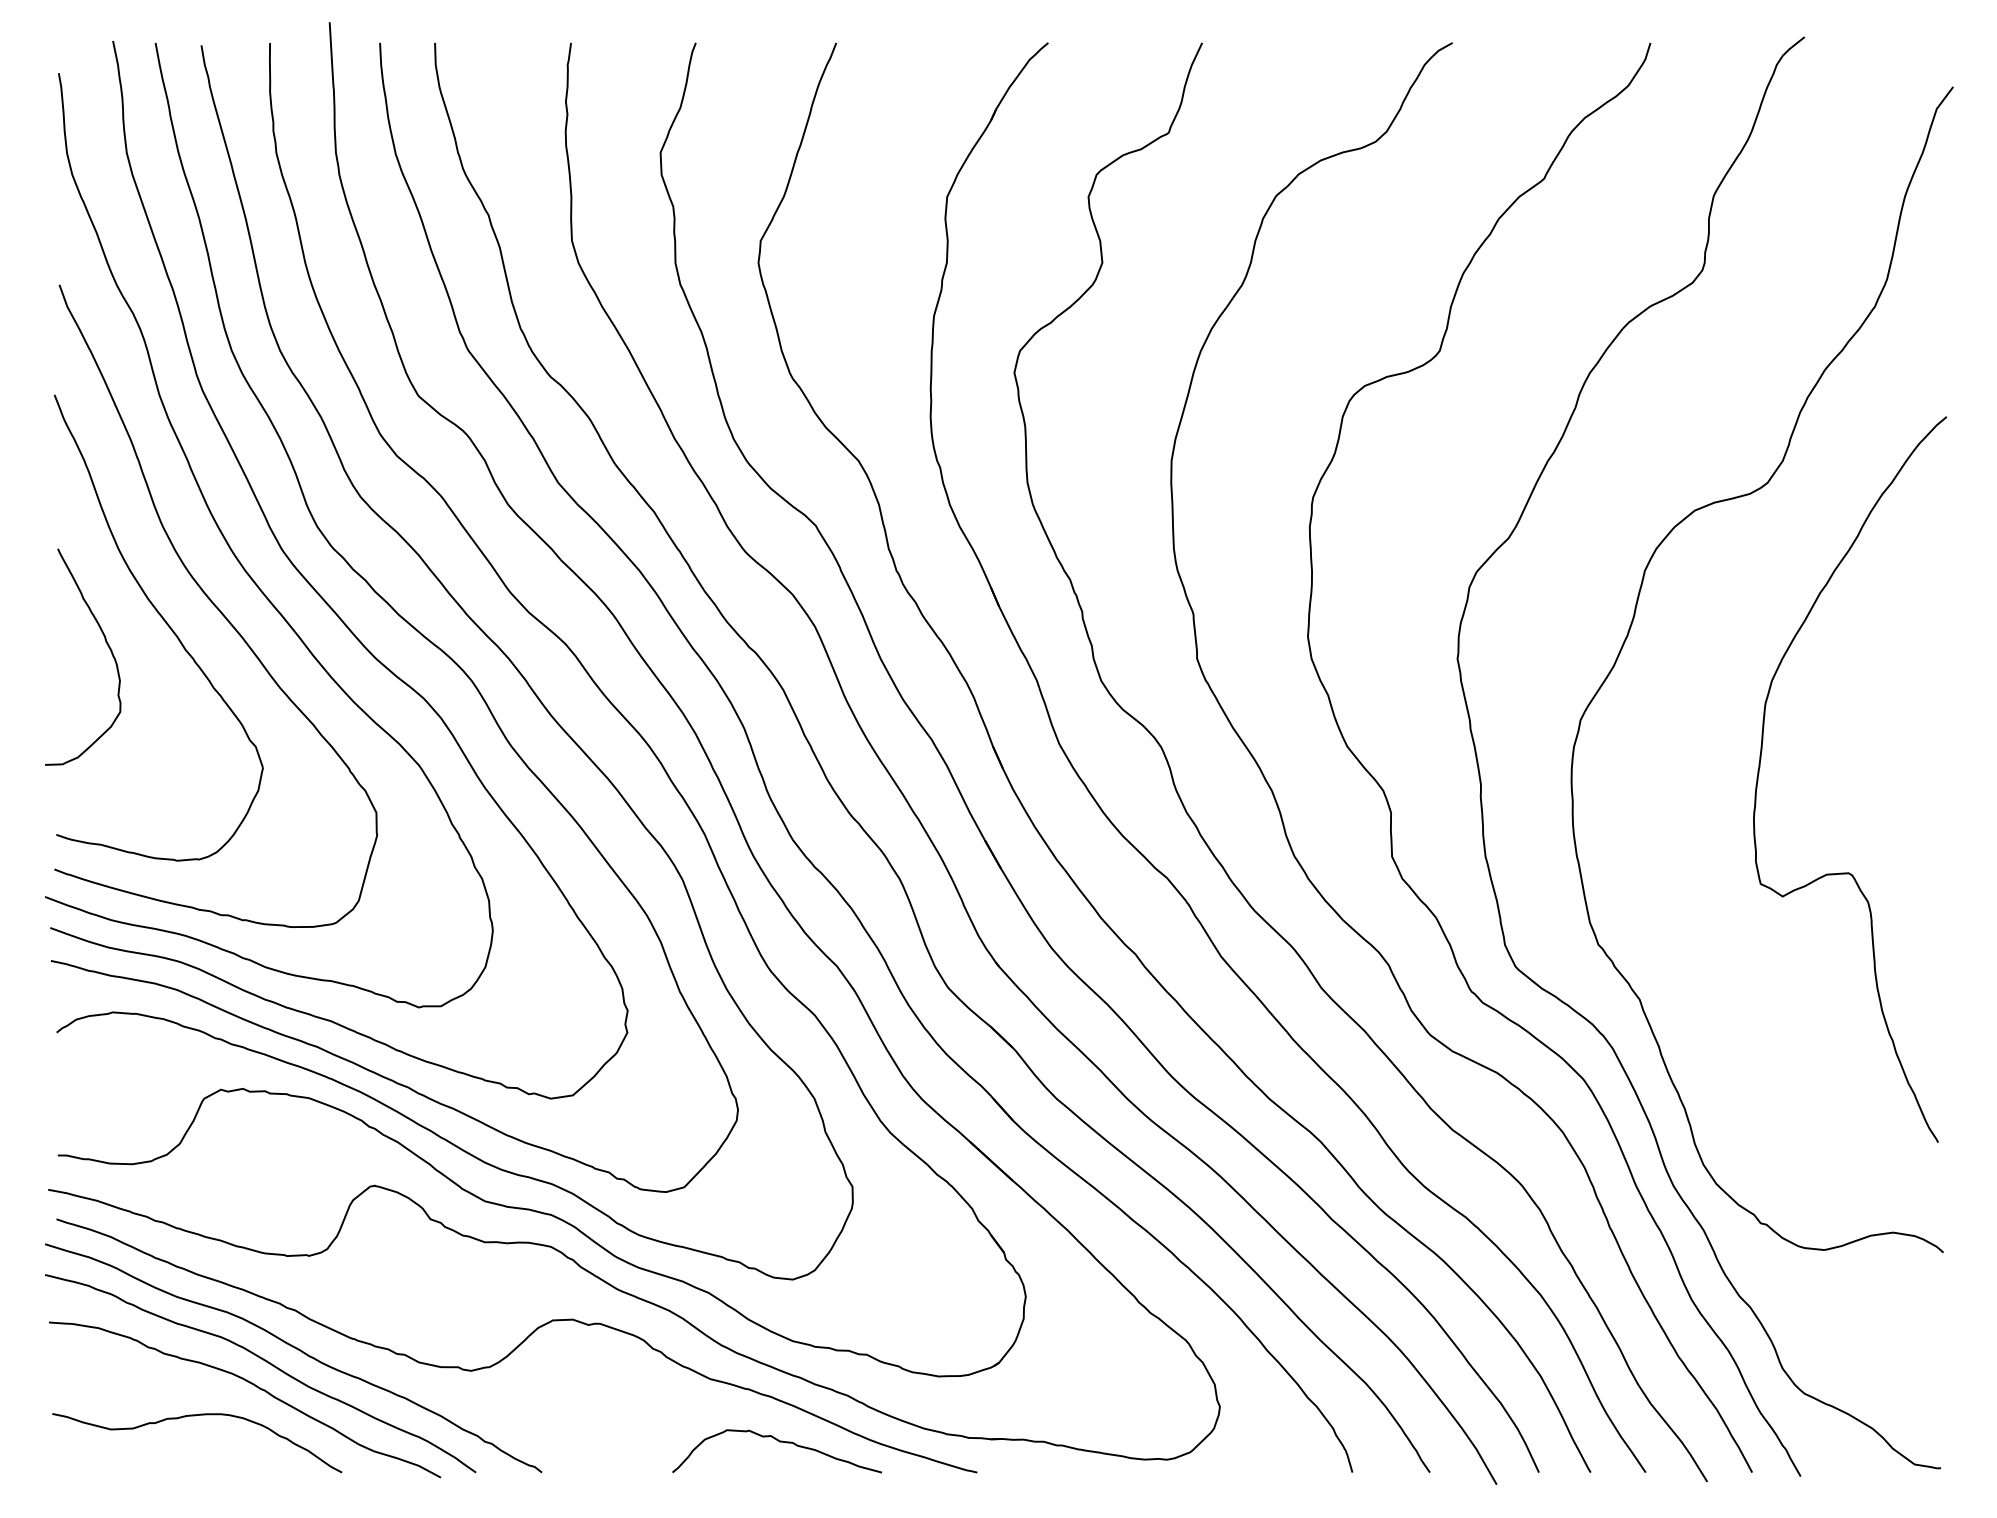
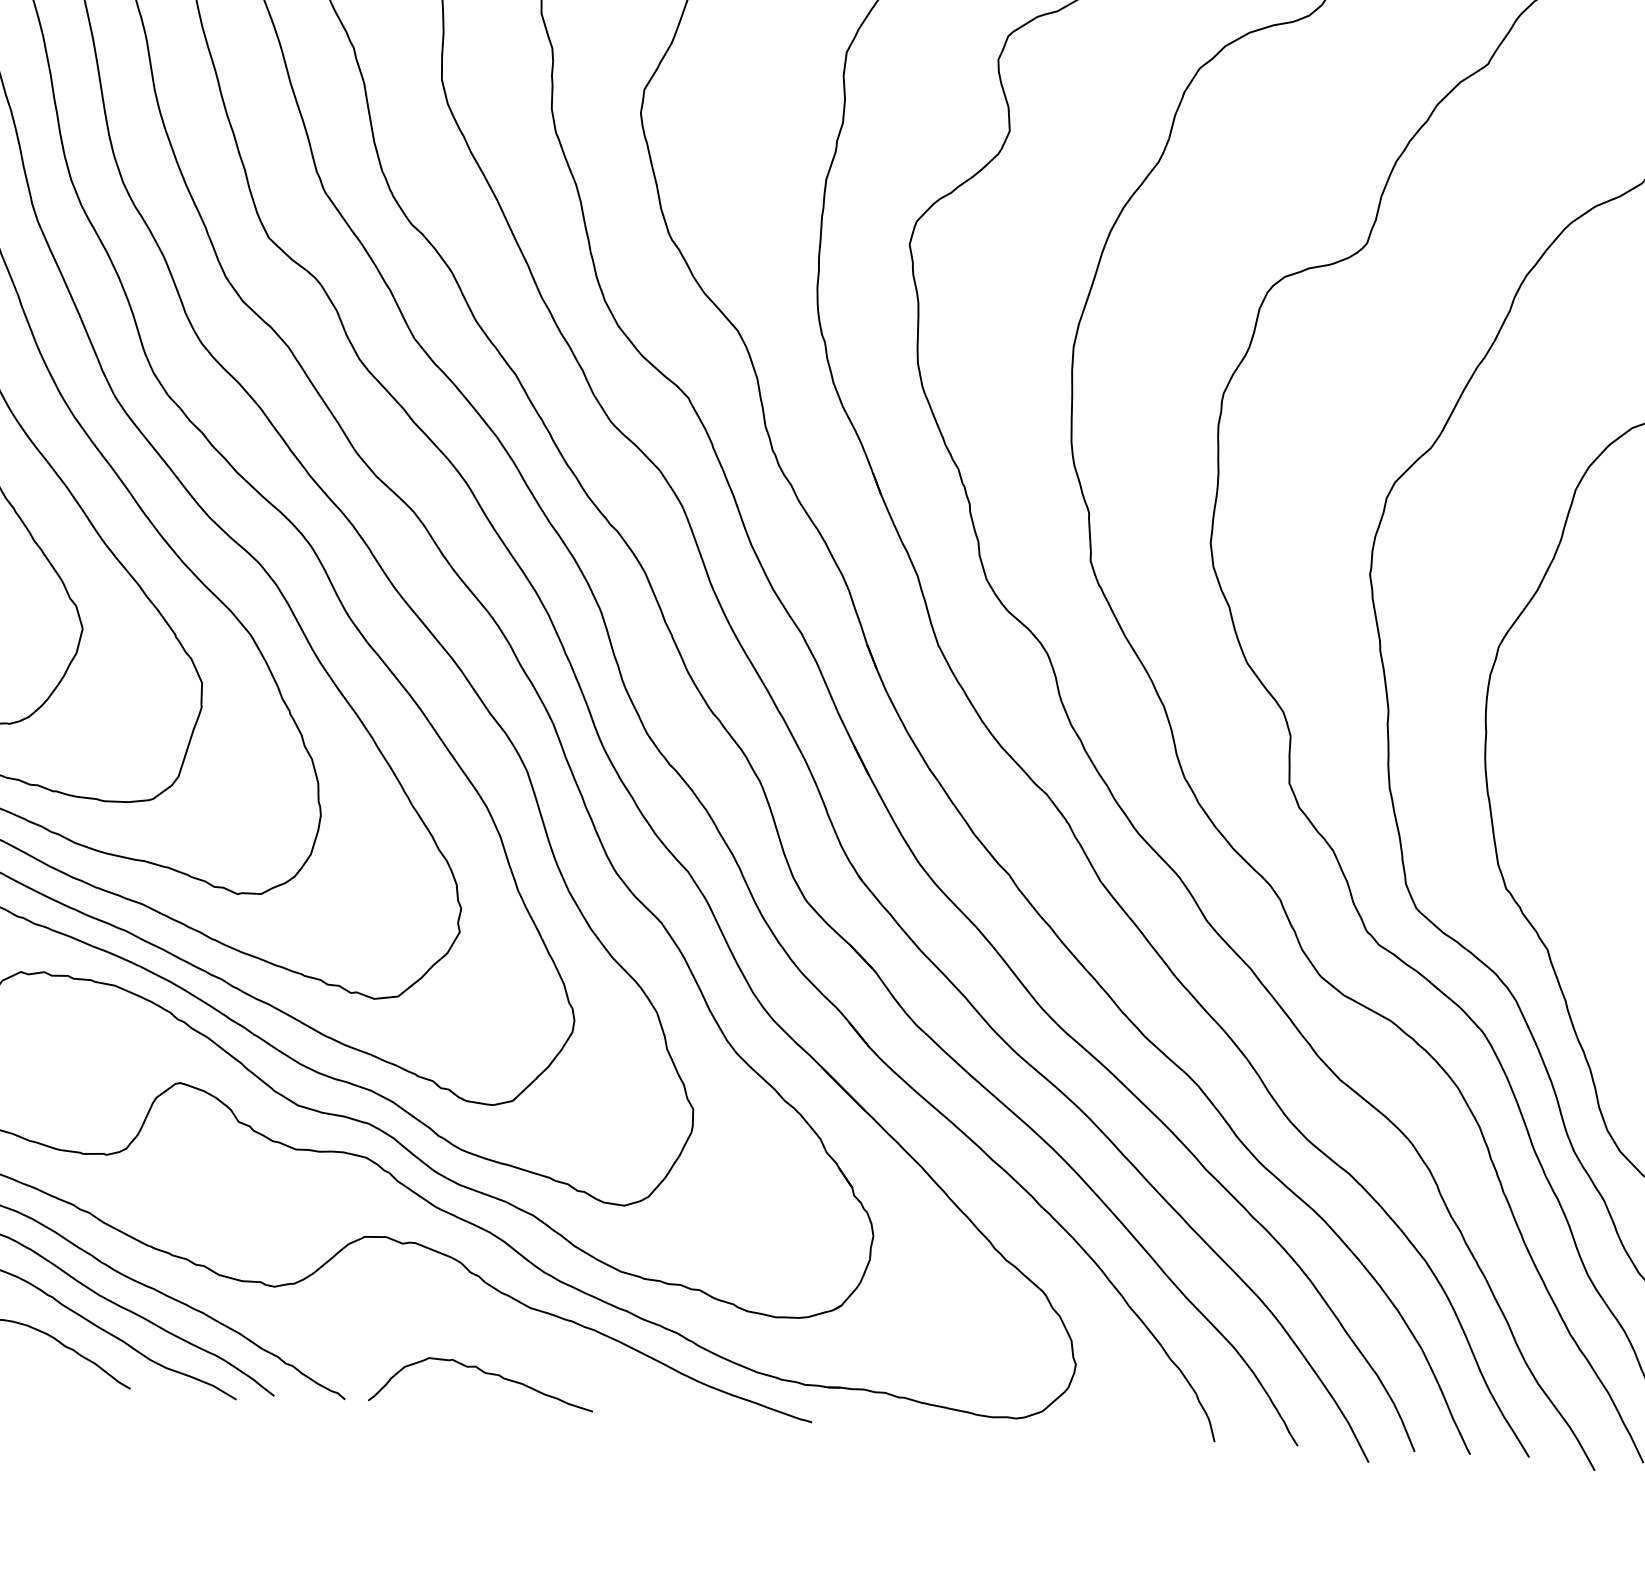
curve: (779, 1442) -> (484, 1374), moved

